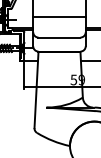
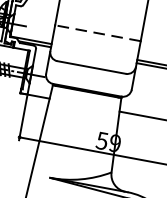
line: (58, 16) -> (96, 32), solid -> dashed

